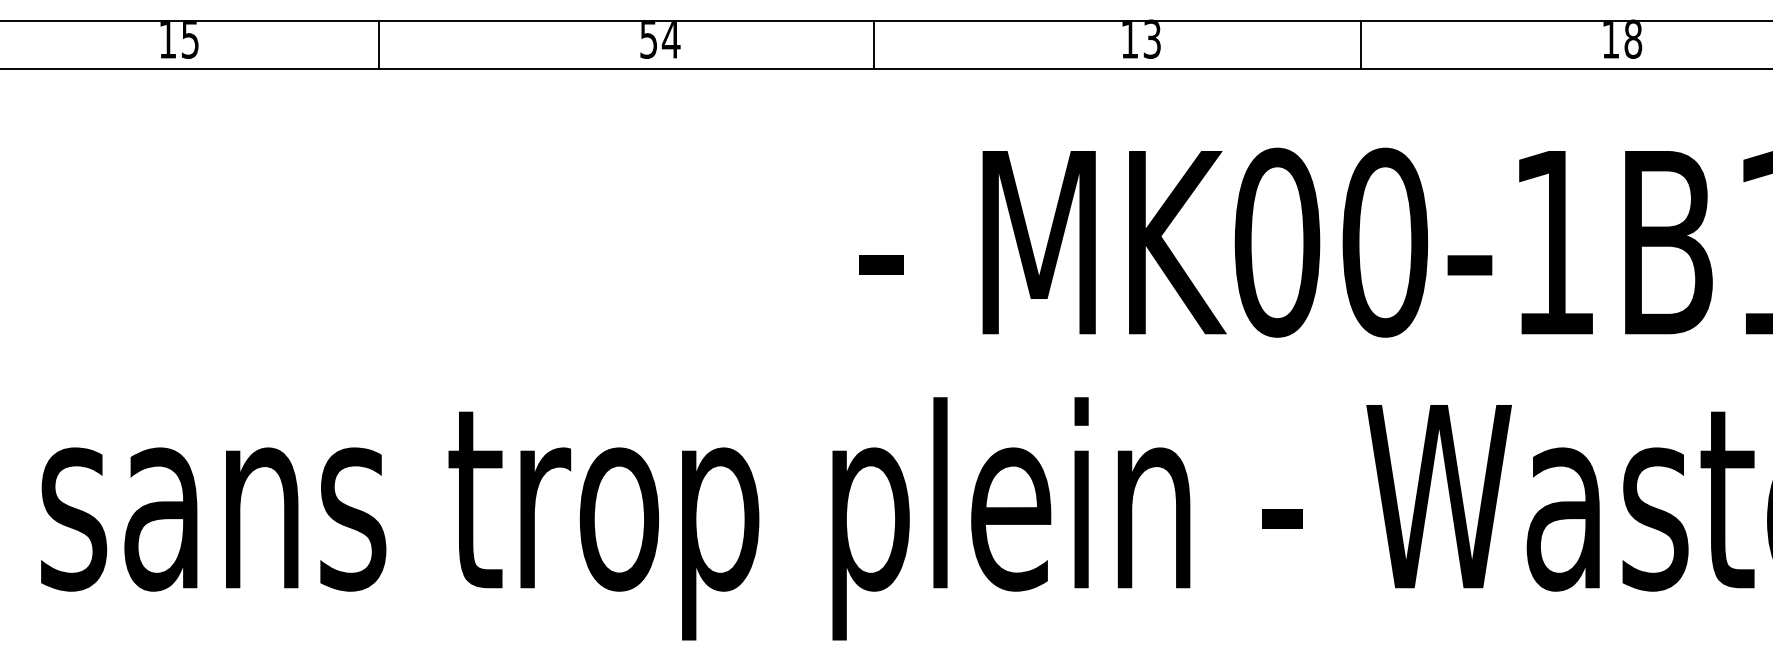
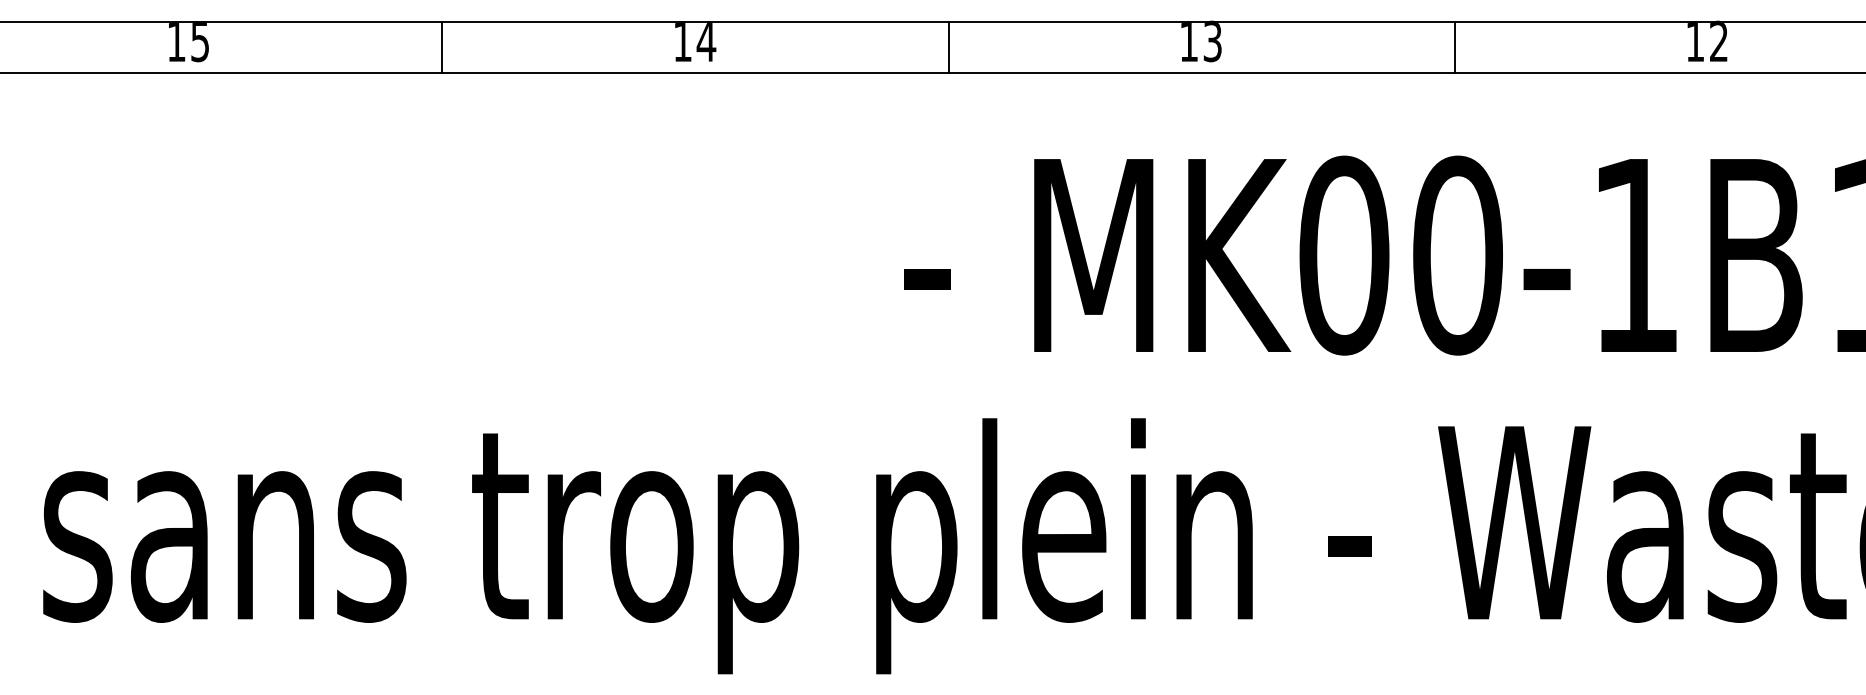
text: (1632, 39) -> (1718, 41), 18 -> 12
text: (648, 40) -> (682, 42), 54 -> 14
line: (378, 44) -> (442, 47), moved
line: (873, 44) -> (948, 47), moved
line: (1360, 44) -> (1454, 47), moved

